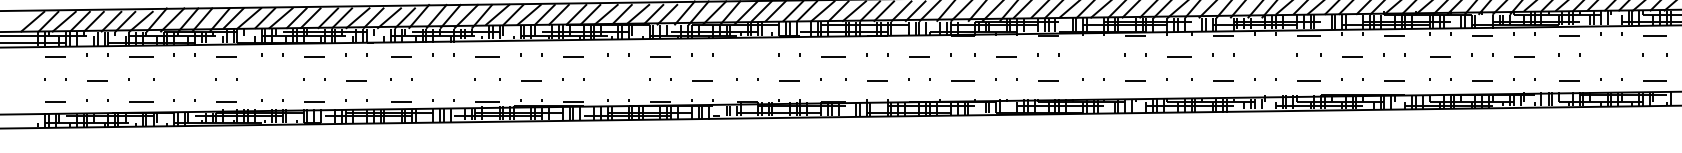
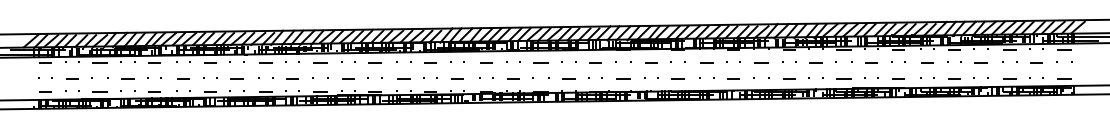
line: (747, 55) -> (486, 62), added
line: (1093, 55) -> (706, 62), added
line: (1264, 55) -> (815, 62), added
line: (1611, 55) -> (1036, 62), added
line: (184, 80) -> (127, 78), added
line: (272, 80) -> (183, 78), added
line: (443, 80) -> (292, 78), added
line: (617, 80) -> (403, 78), added

